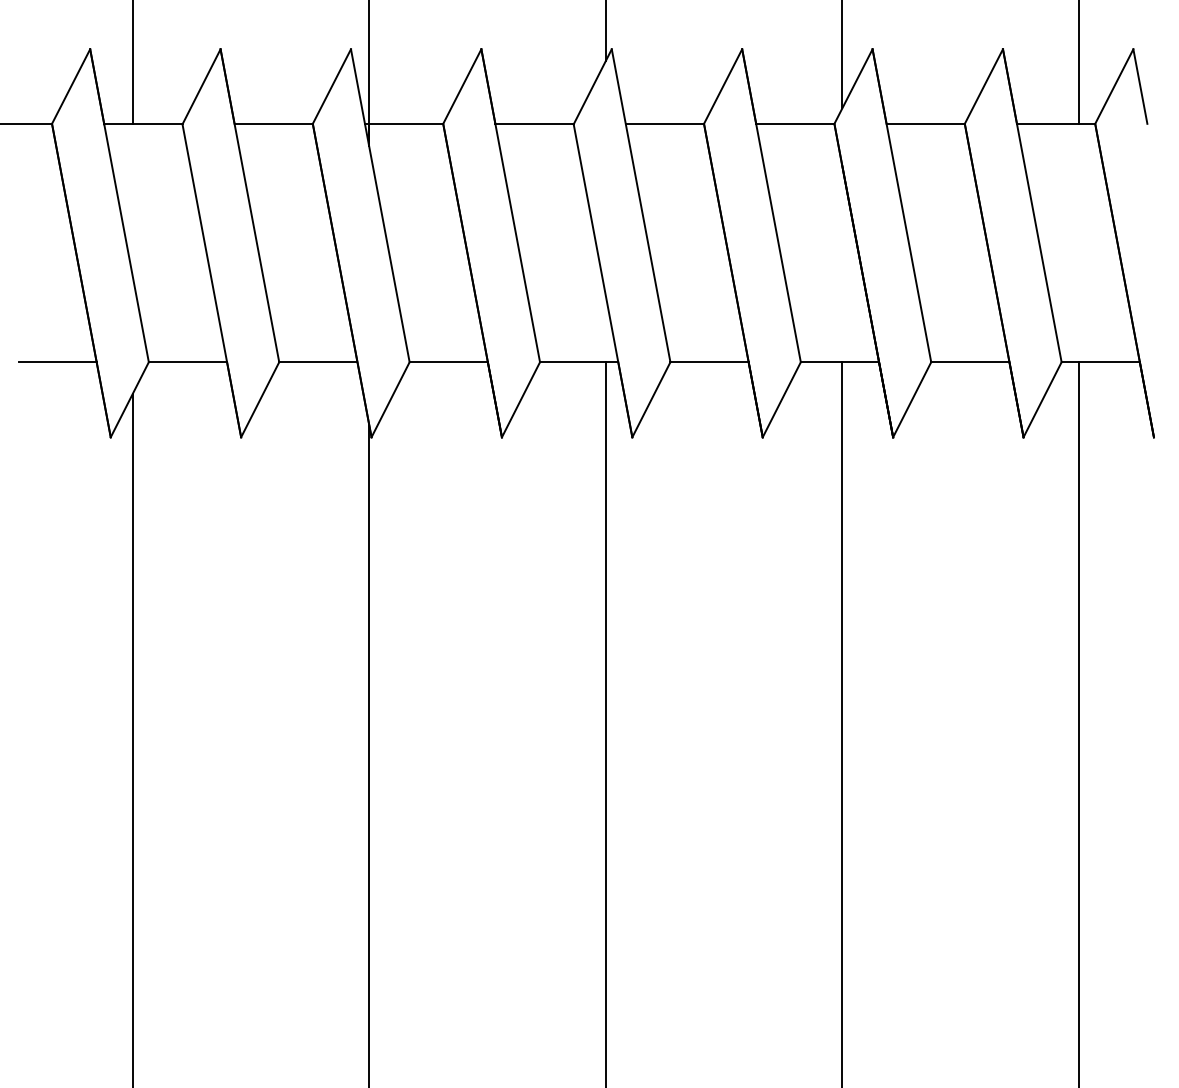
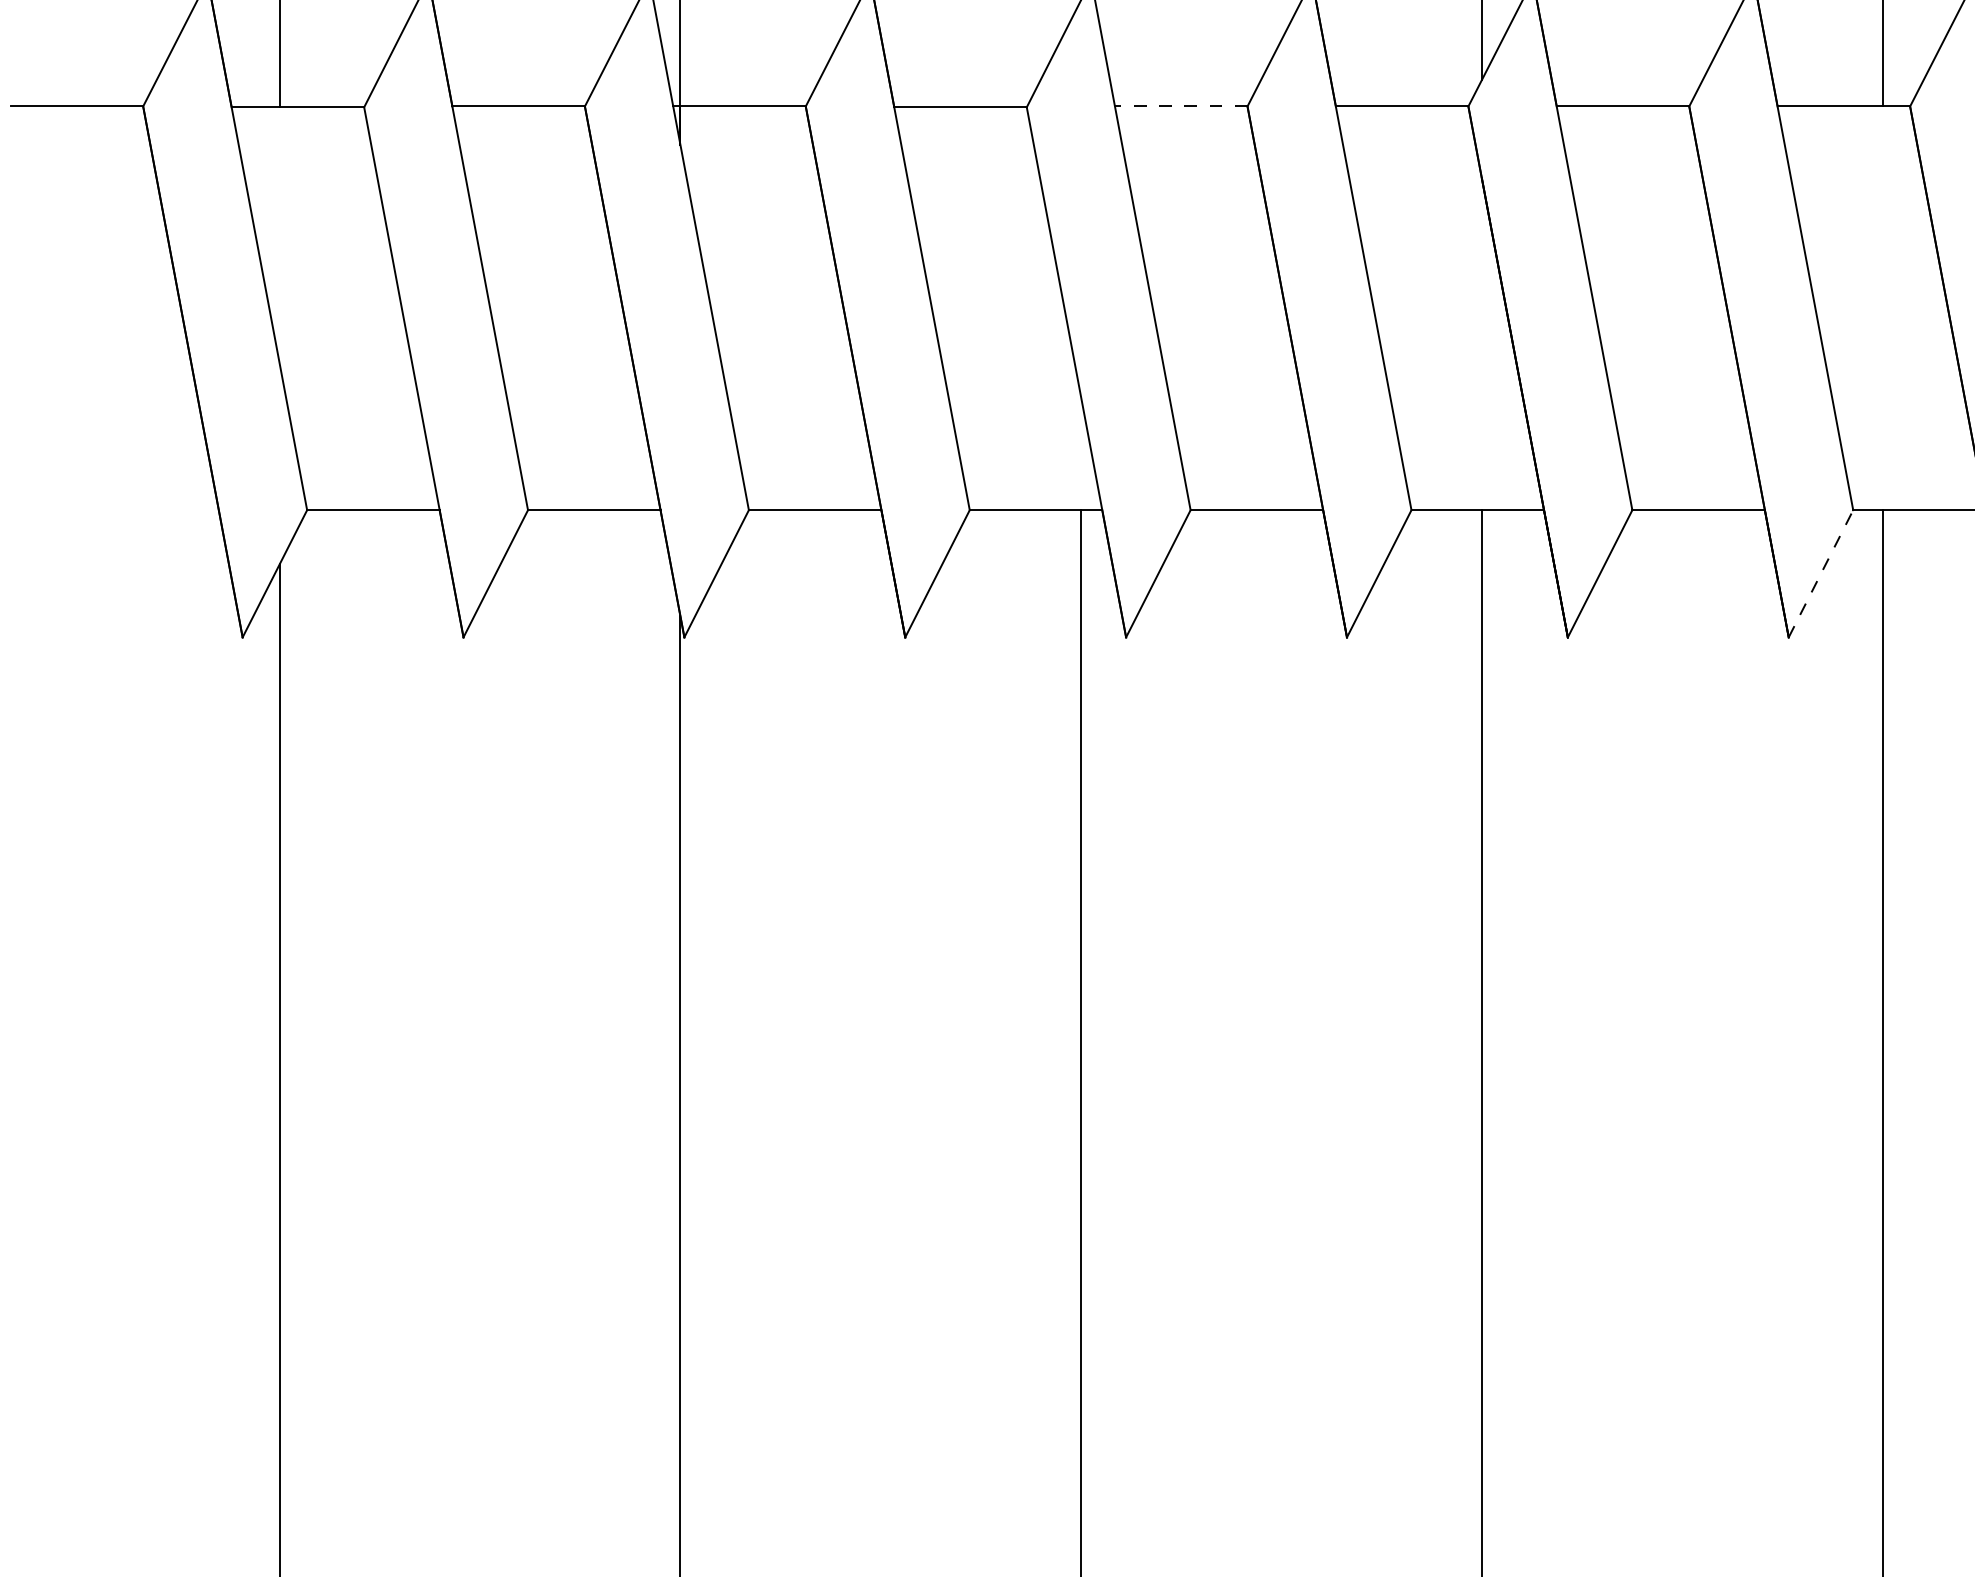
line: (664, 123) -> (1180, 105), solid -> dashed
line: (57, 362) -> (152, 510), removed
line: (1042, 399) -> (1820, 573), solid -> dashed

